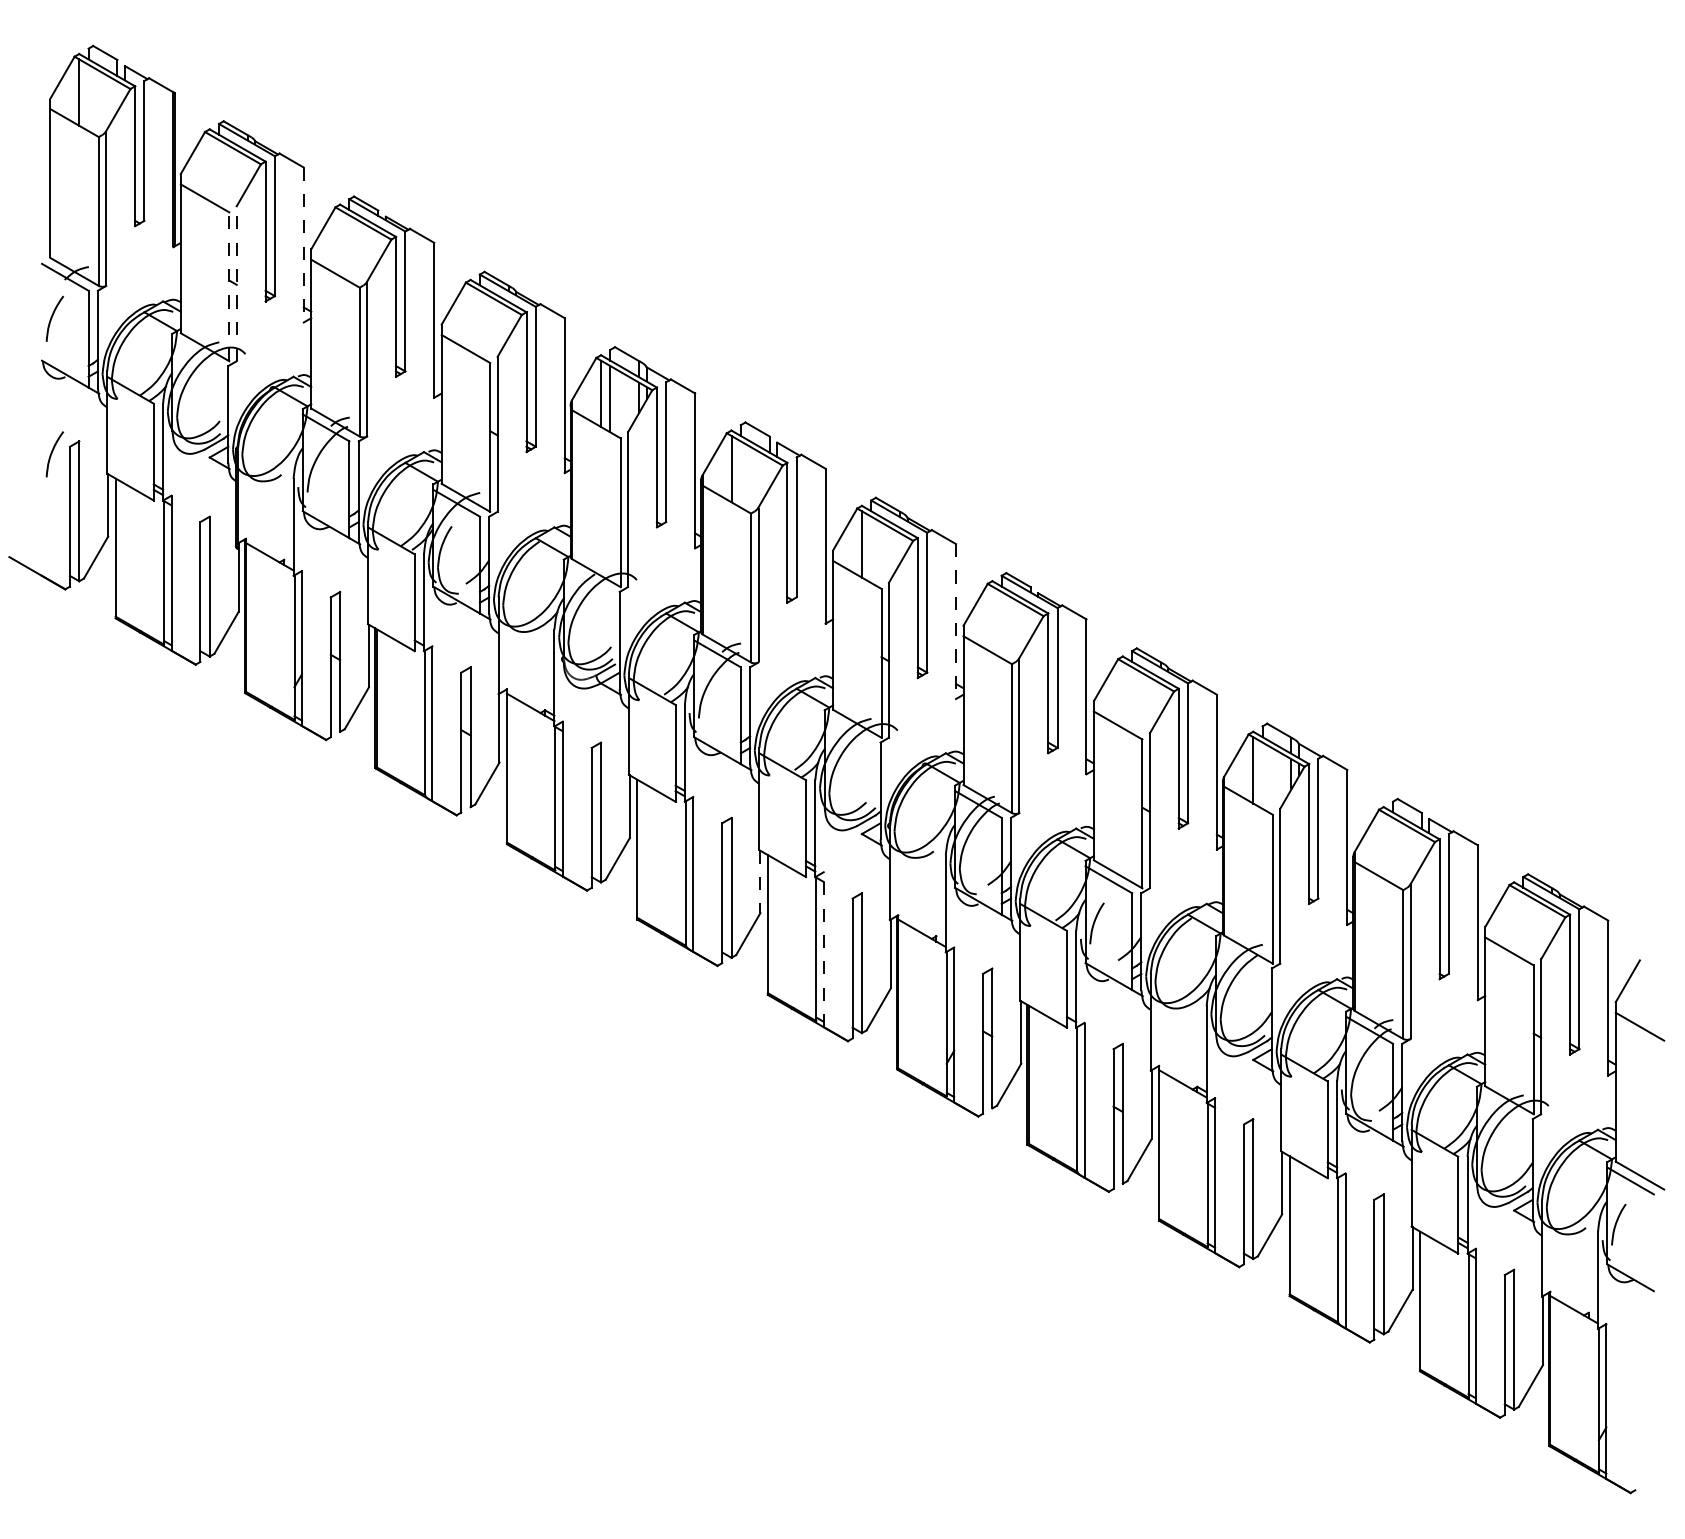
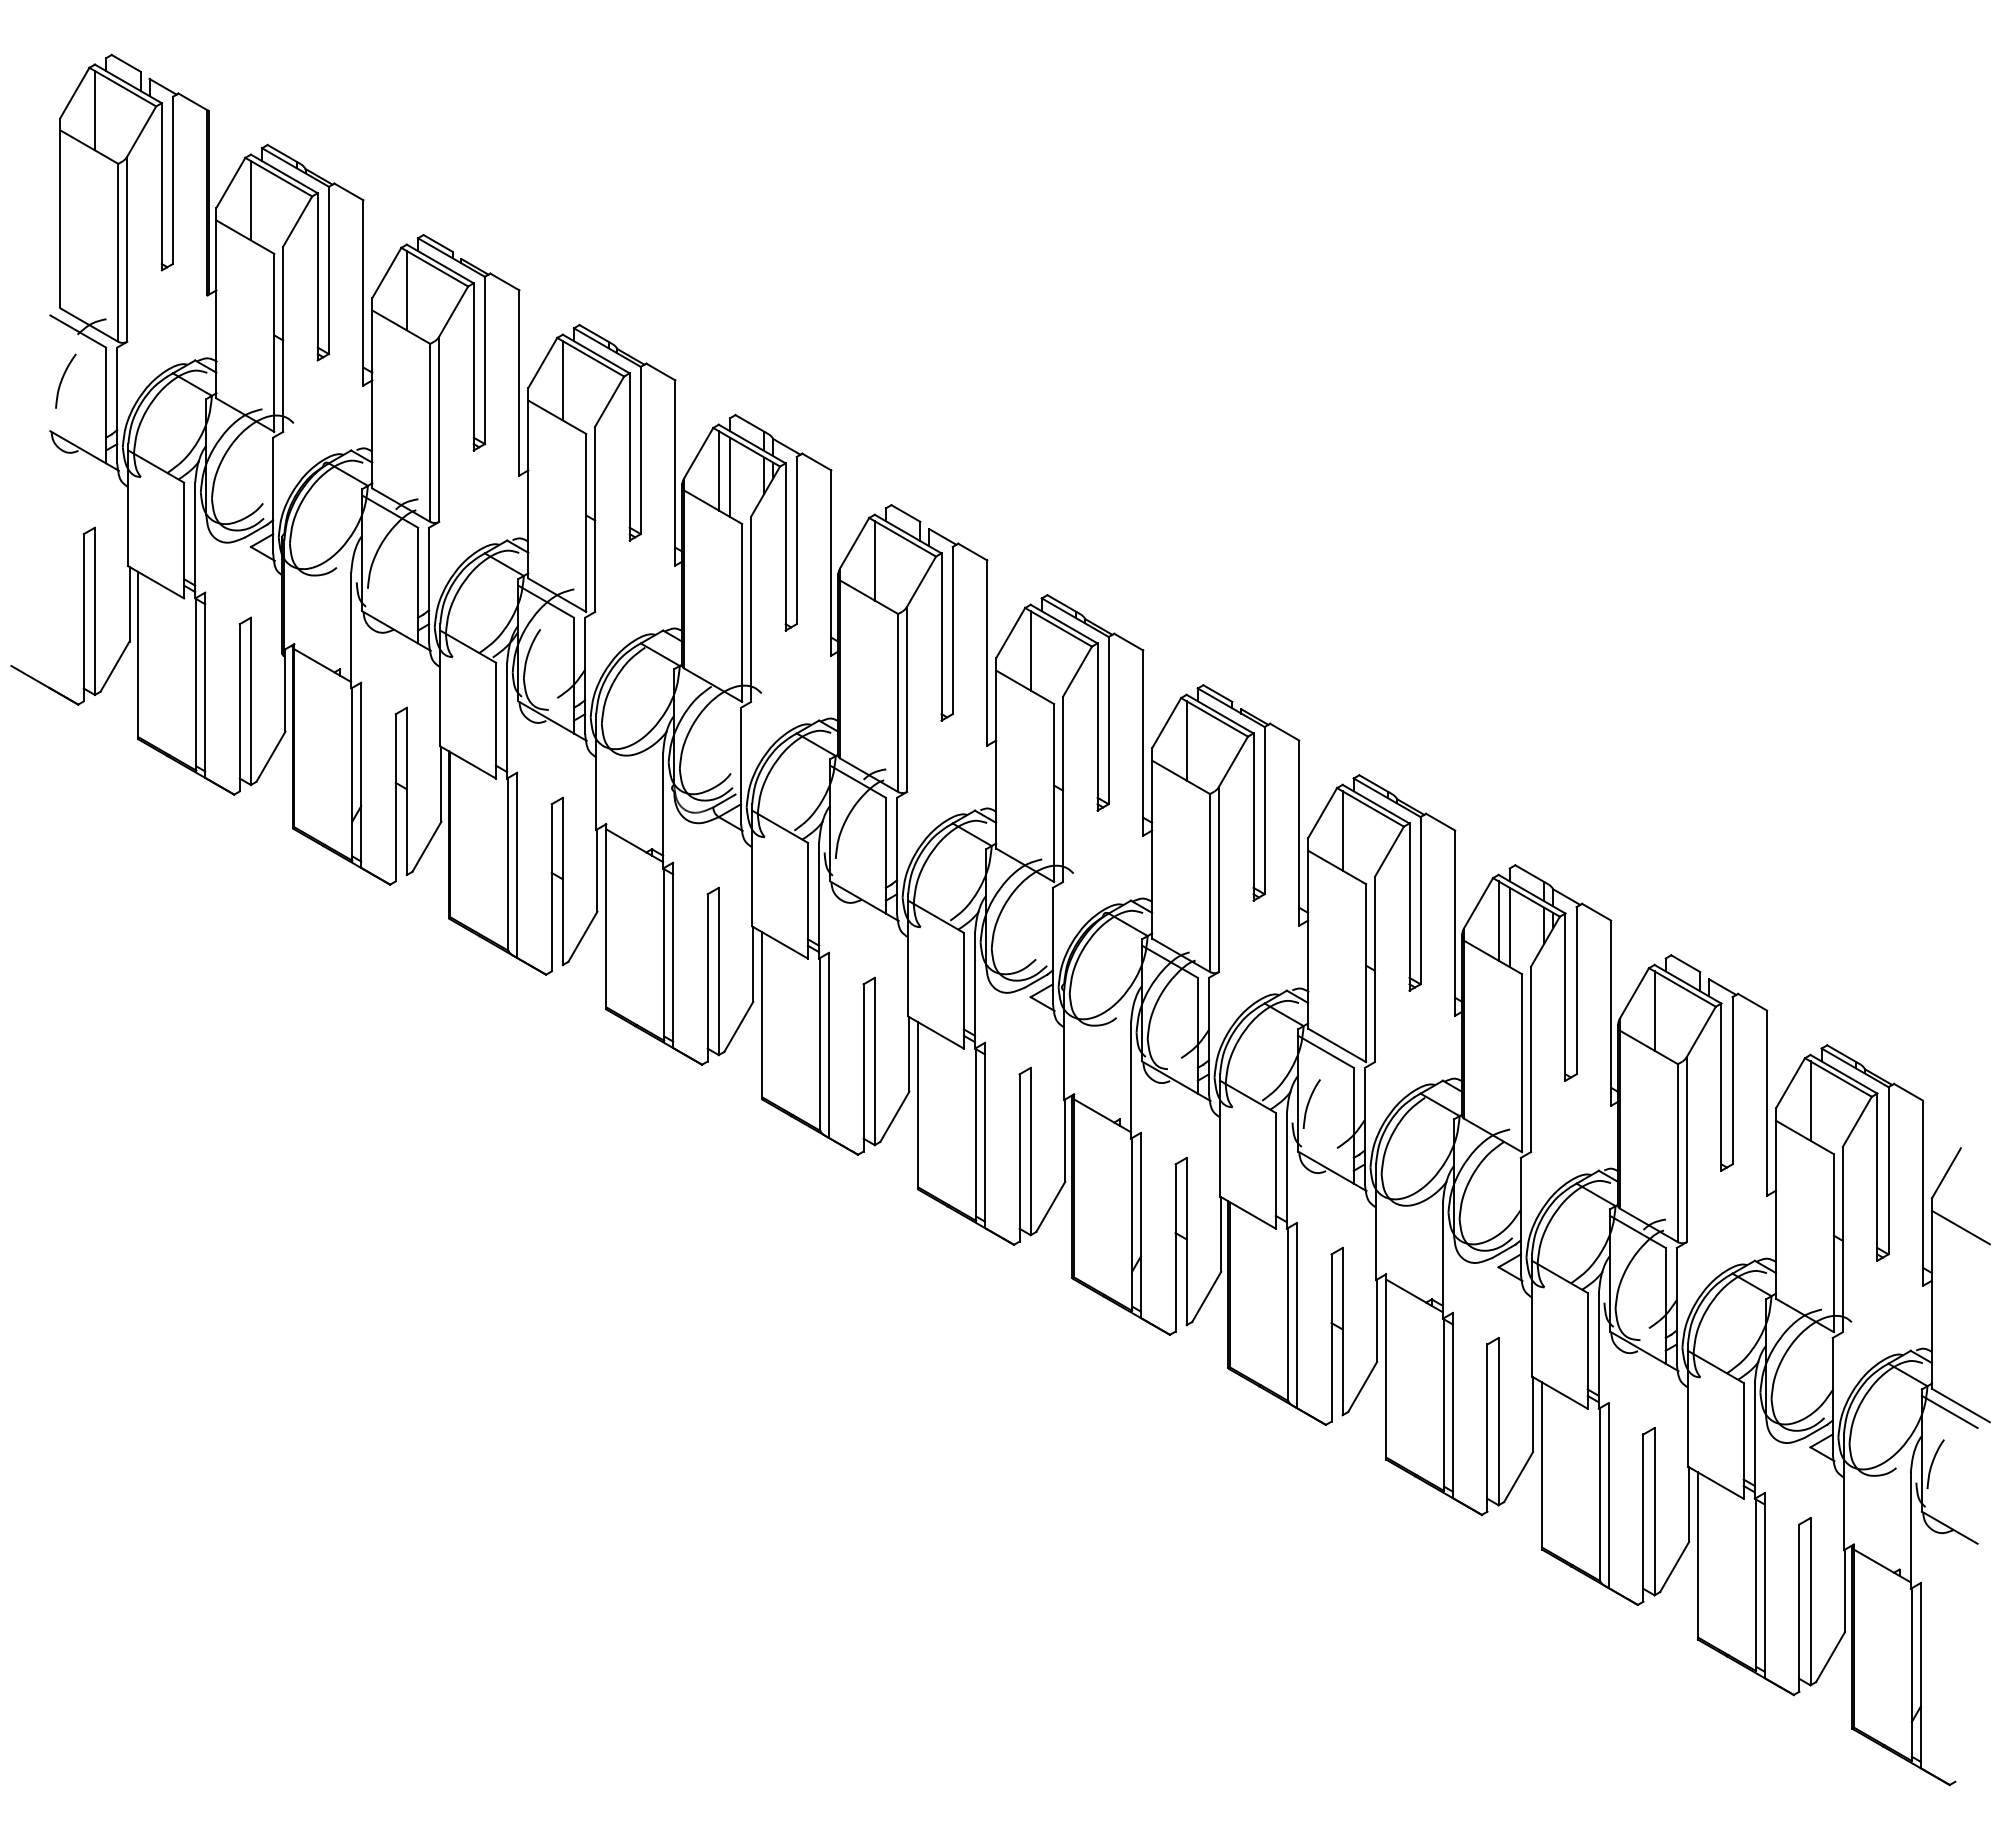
line: (209, 167) -> (250, 200), added
line: (339, 242) -> (406, 290), added
line: (303, 244) -> (363, 292), dashed -> solid
line: (236, 283) -> (283, 339), dashed -> solid
line: (229, 286) -> (274, 342), dashed -> solid
line: (470, 318) -> (562, 380), added
curve: (52, 452) -> (63, 540), removed
line: (992, 619) -> (1186, 740), added
line: (956, 621) -> (1143, 743), dashed -> solid
line: (1122, 694) -> (1342, 830), added
line: (1262, 775) -> (1509, 927), added
line: (1383, 845) -> (1654, 1010), added
line: (760, 881) -> (909, 1054), dashed -> solid
line: (1514, 920) -> (1810, 1100), added
line: (824, 949) -> (985, 1135), dashed -> solid

